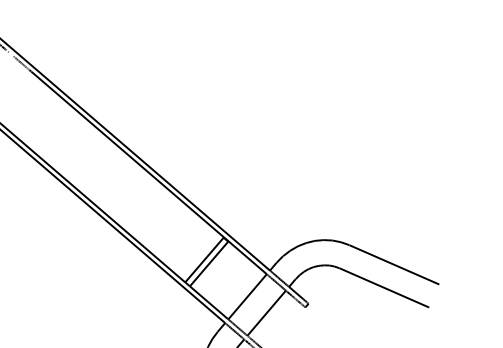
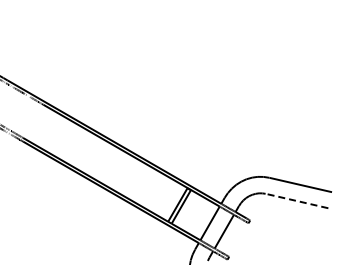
line: (383, 288) -> (296, 201), solid -> dashed

